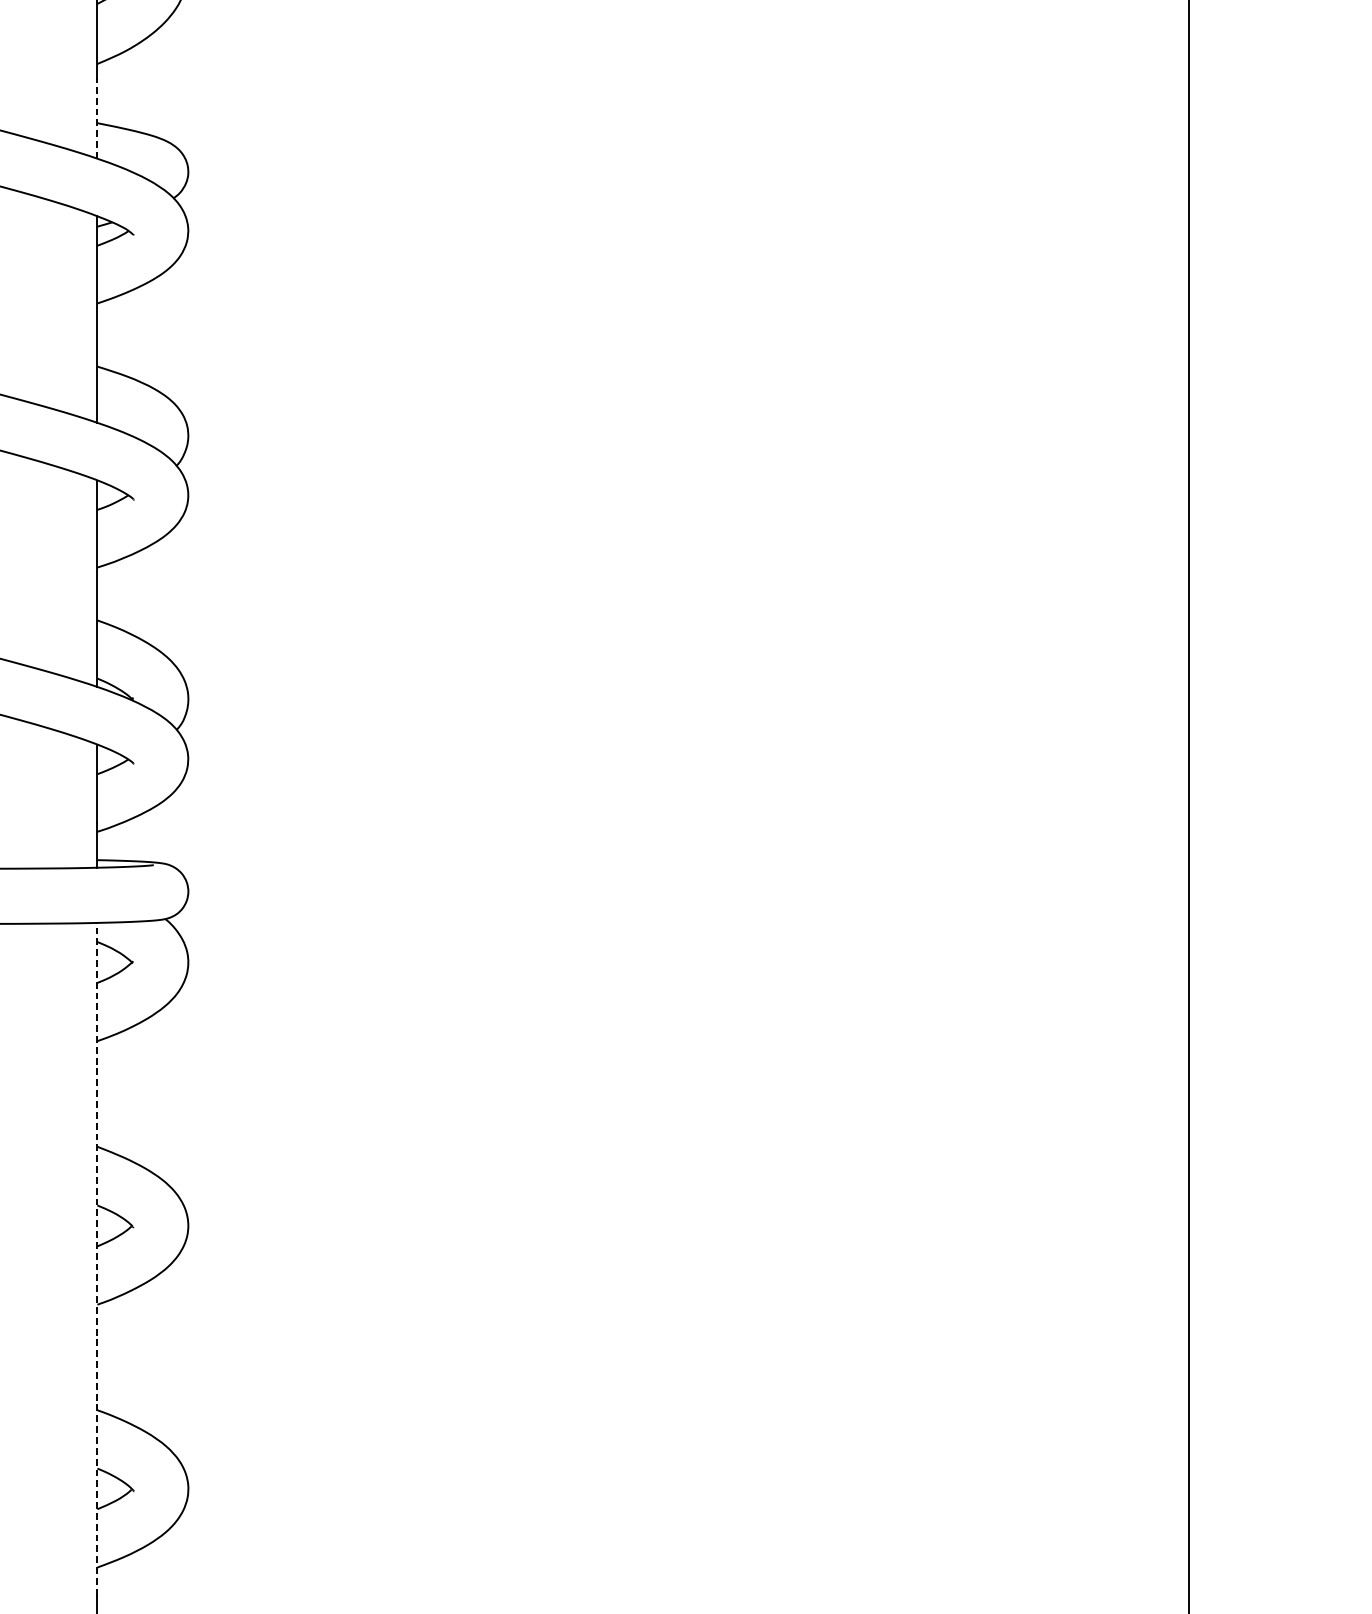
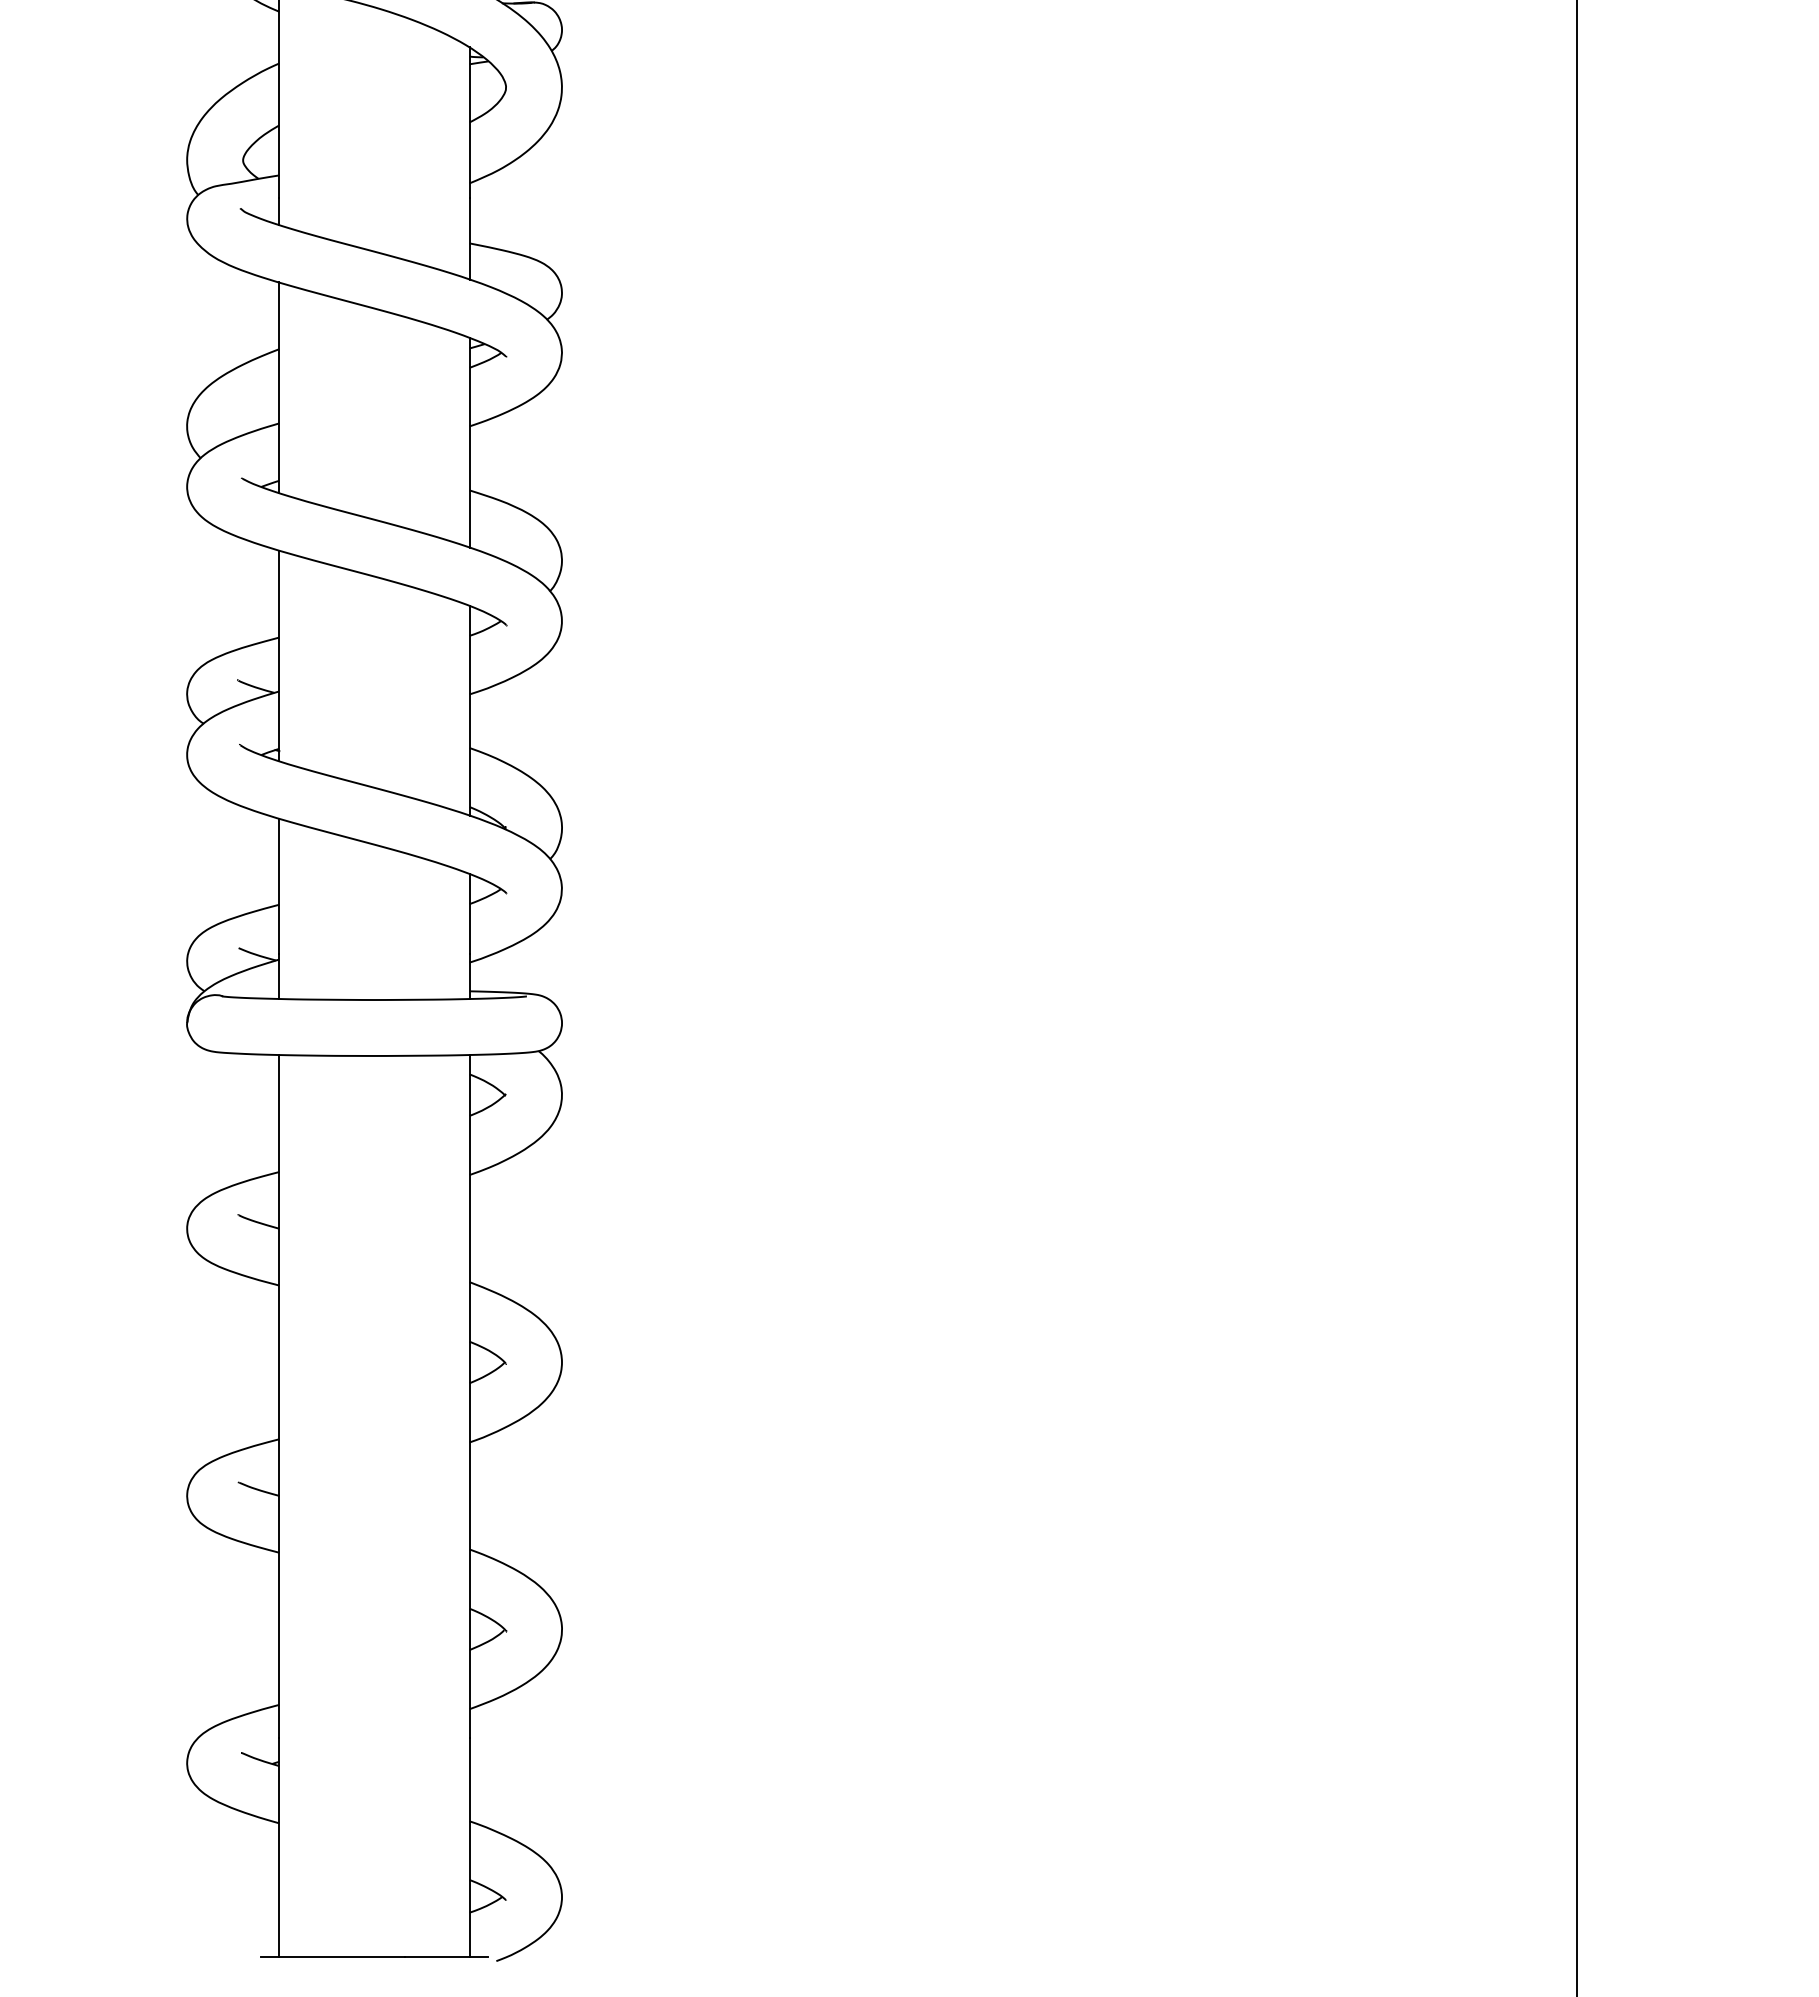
line: (97, 118) -> (469, 238), dashed -> solid
line: (97, 1258) -> (469, 1395), dashed -> solid

